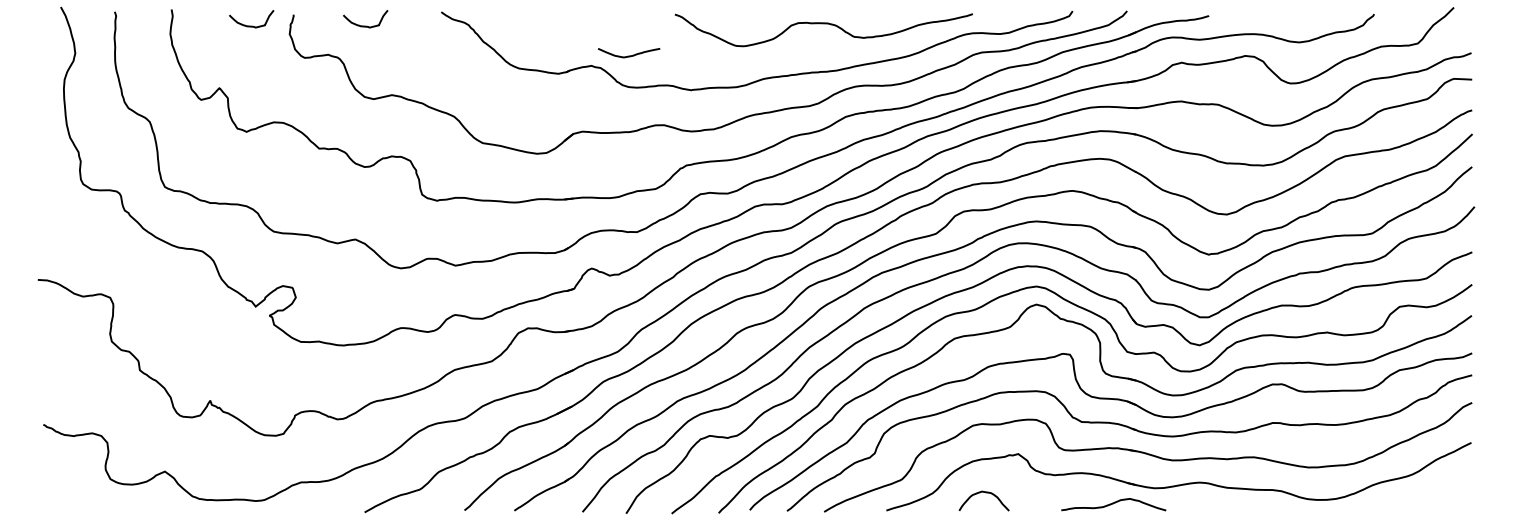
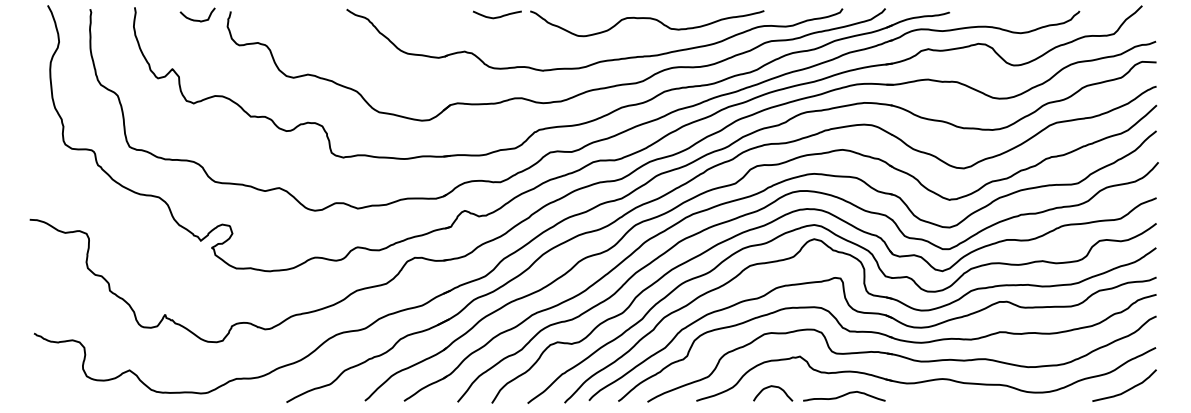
curve: (365, 25) -> (287, 19), removed
curve: (629, 55) -> (497, 16), moved
curve: (1434, 496) -> (1126, 389), added
curve: (1113, 504) -> (844, 396), moved

